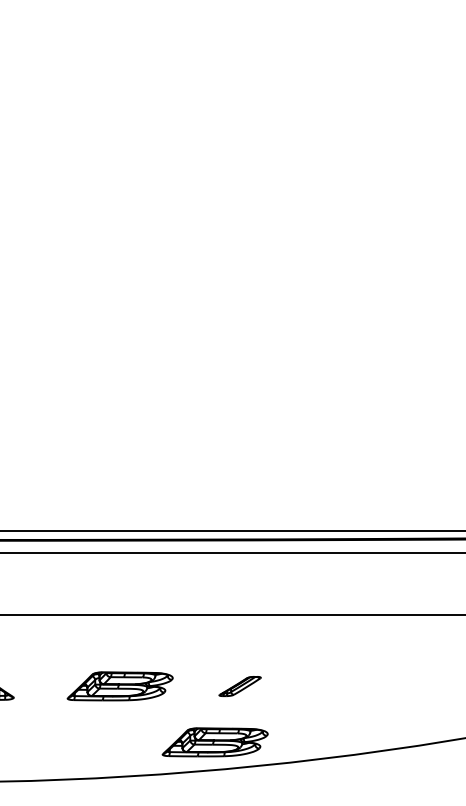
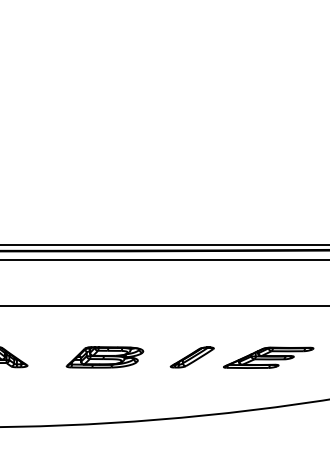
part: (239, 686) -> (191, 357), size x1.43
part: (344, 686) -> (268, 357), added
part: (214, 742) -> (173, 398), removed

